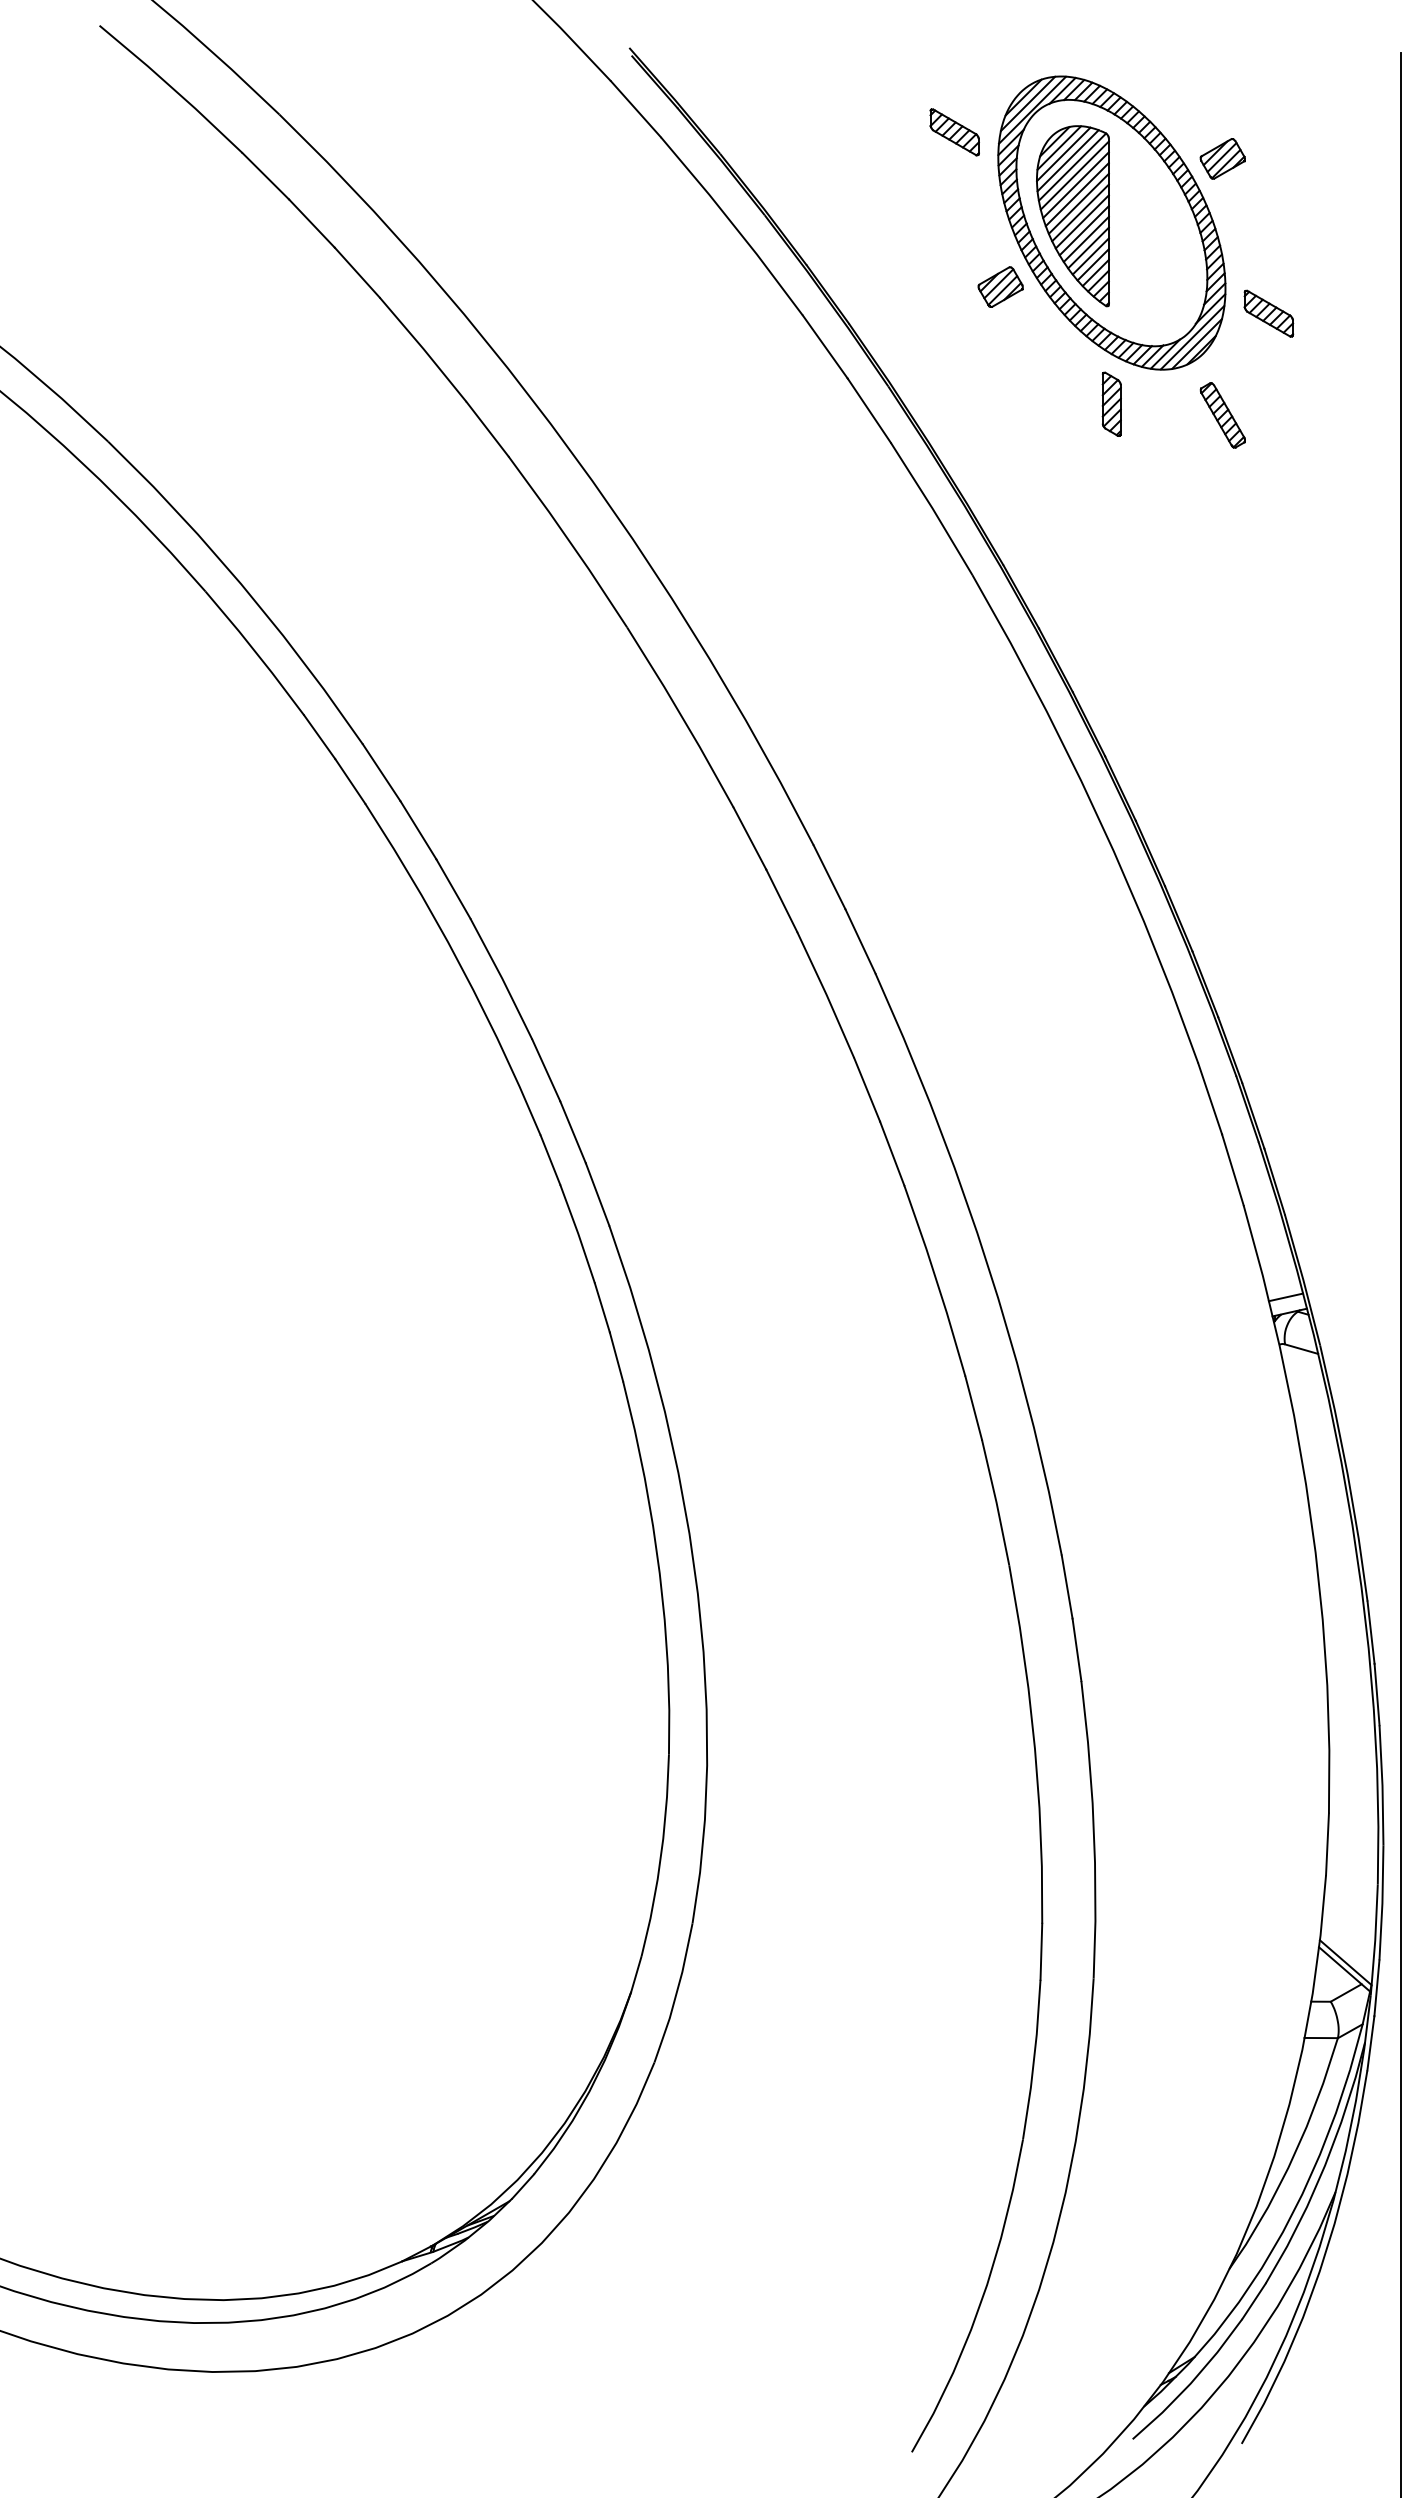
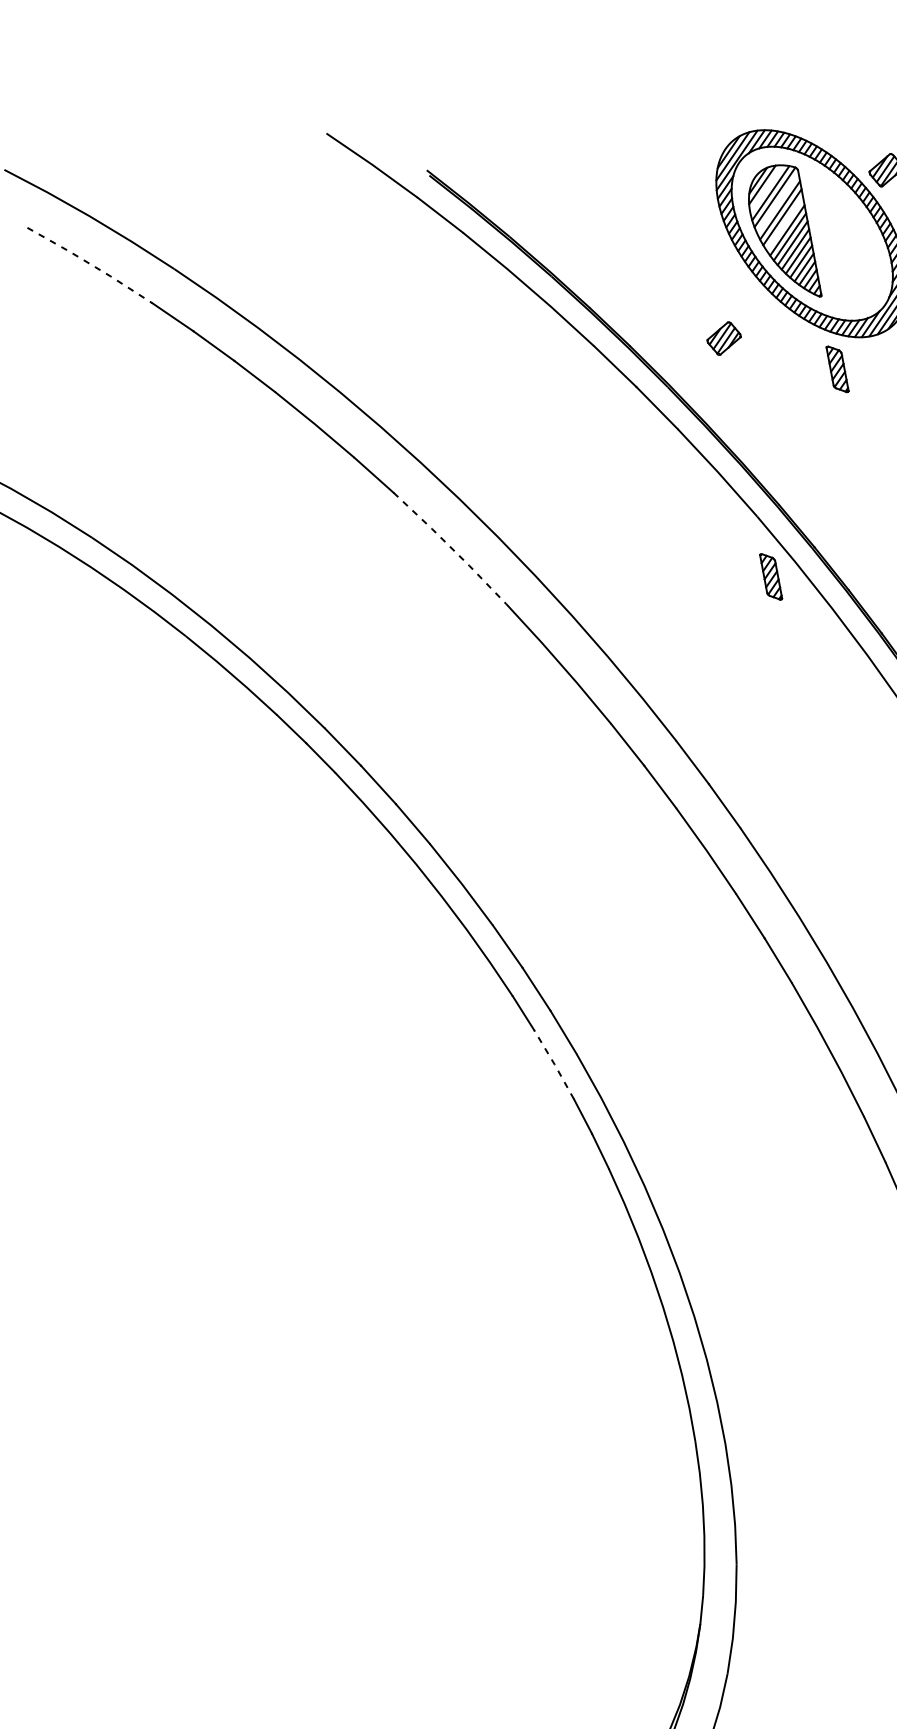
line: (172, 88) -> (90, 264), solid -> dashed
part: (954, 132) -> (681, 188), removed
line: (1063, 154) -> (766, 189), removed
line: (1074, 175) -> (777, 203), removed
line: (1078, 203) -> (784, 223), removed
part: (1000, 286) -> (723, 338), moved
line: (569, 540) -> (450, 547), solid -> dashed
part: (975, 655) -> (770, 576), added
line: (578, 1233) -> (554, 1064), solid -> dashed

